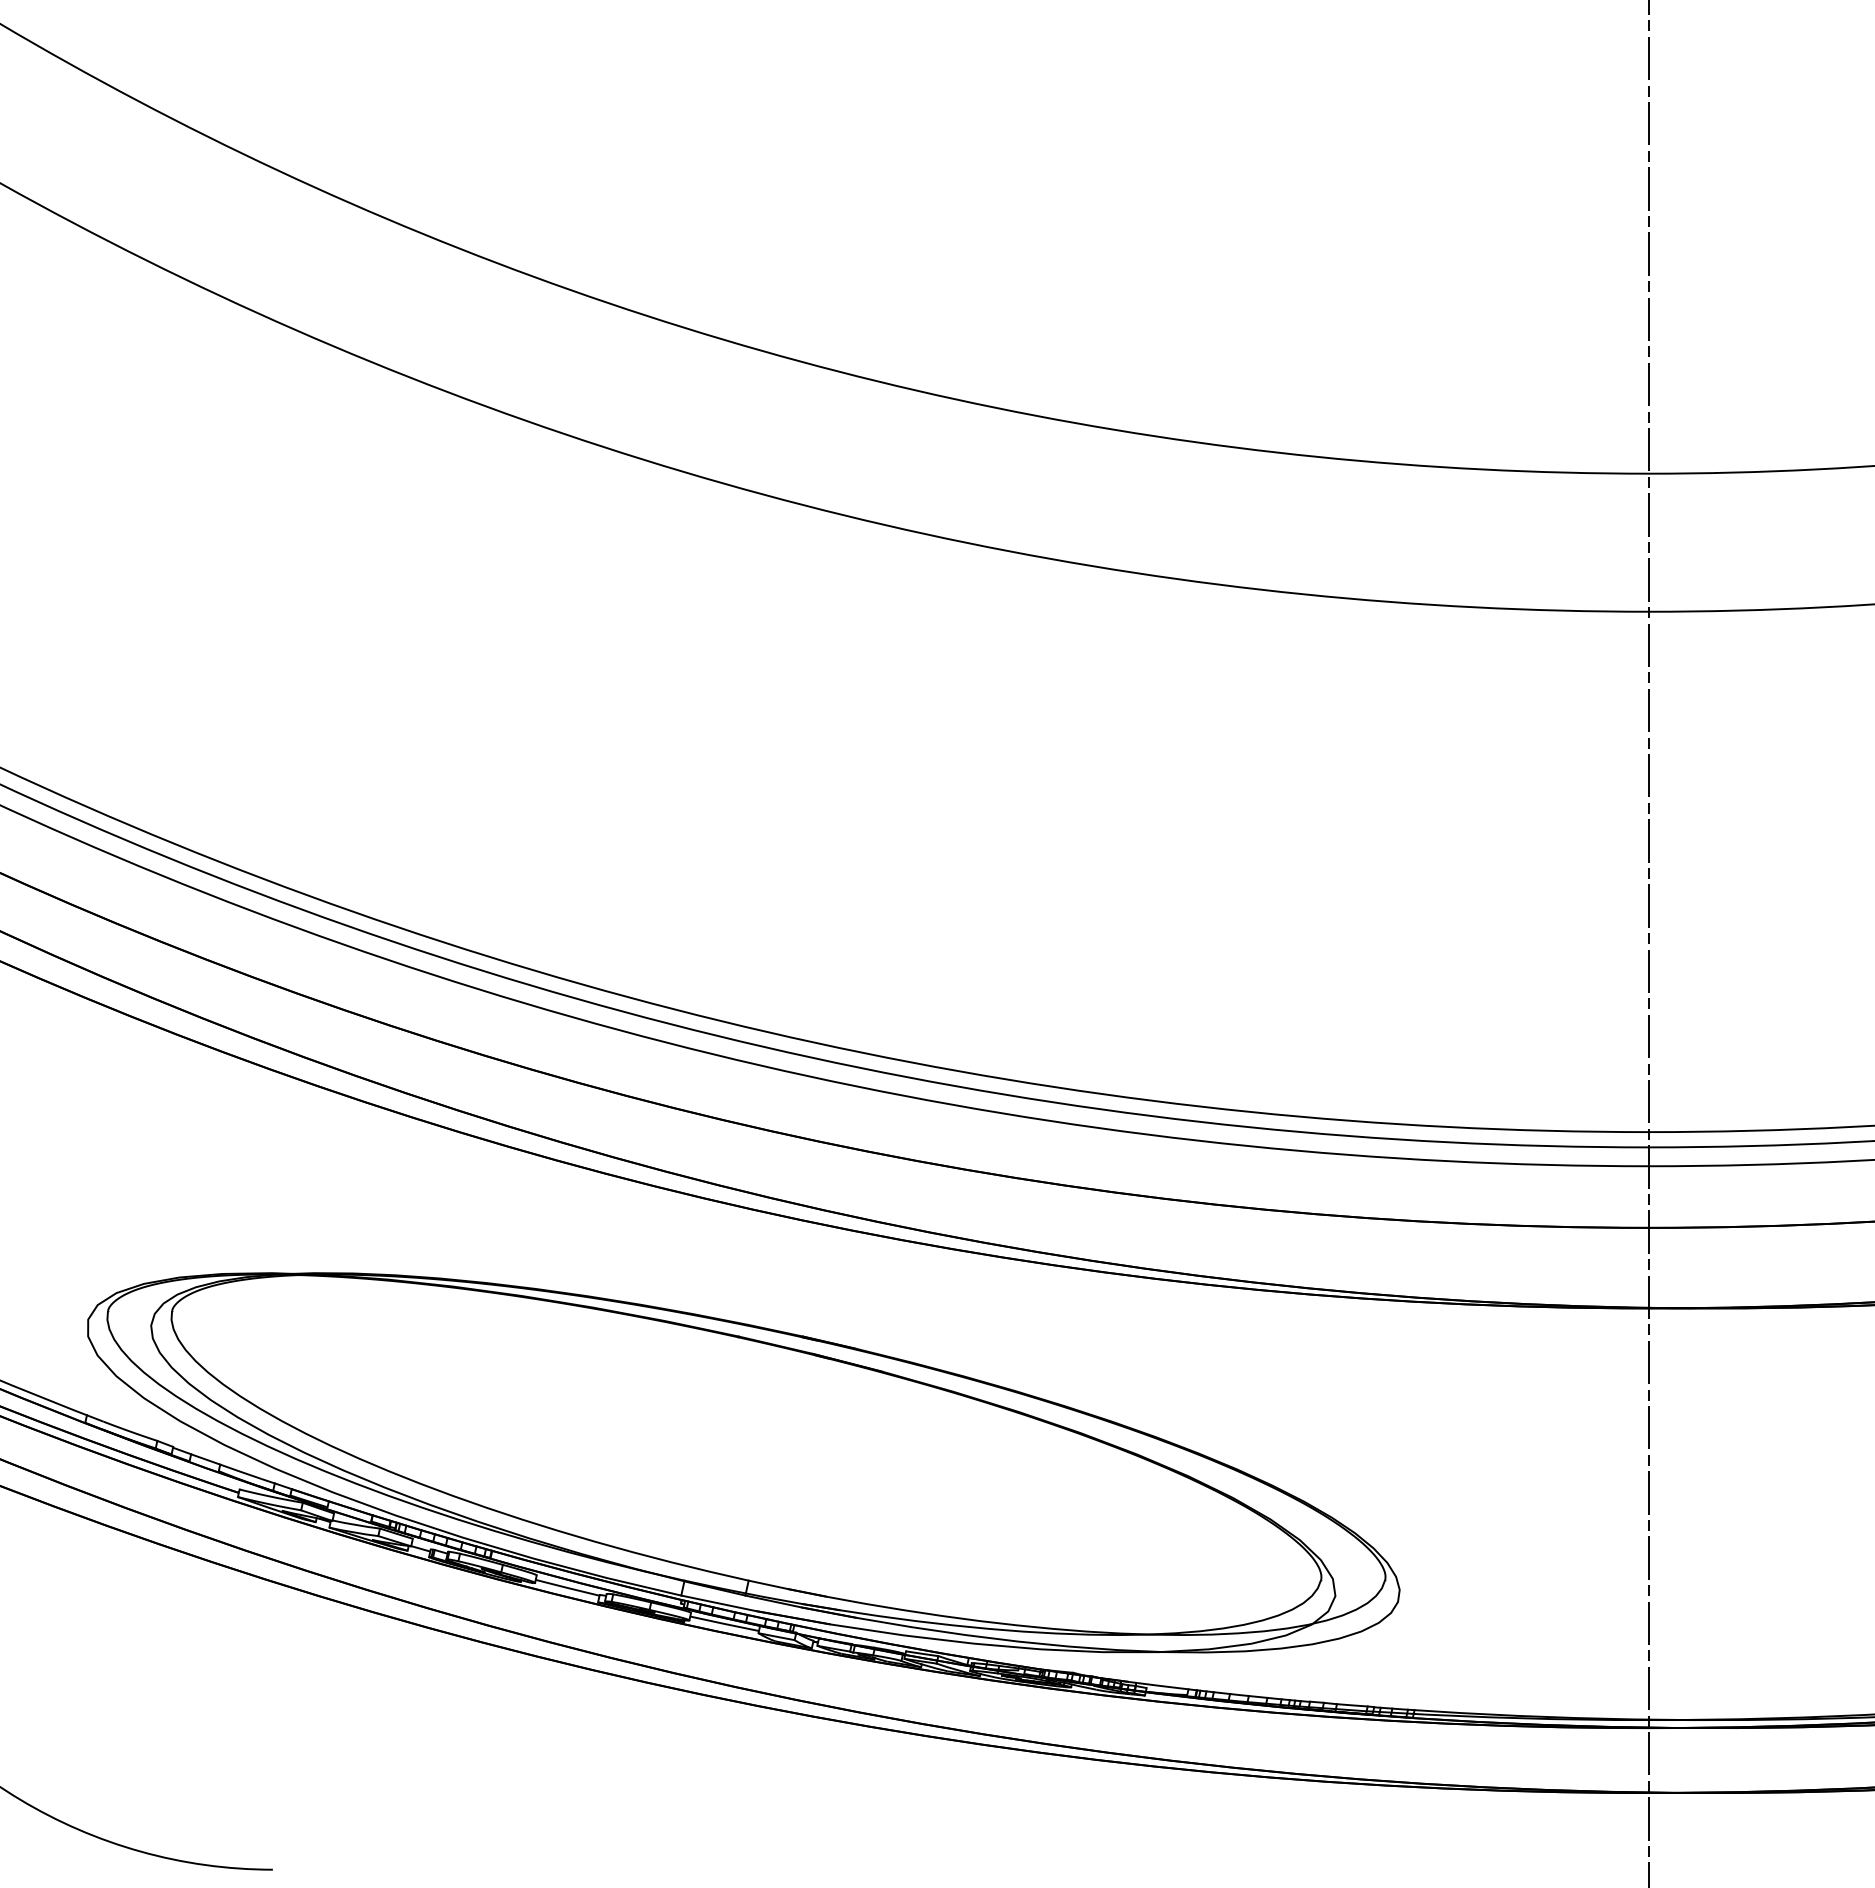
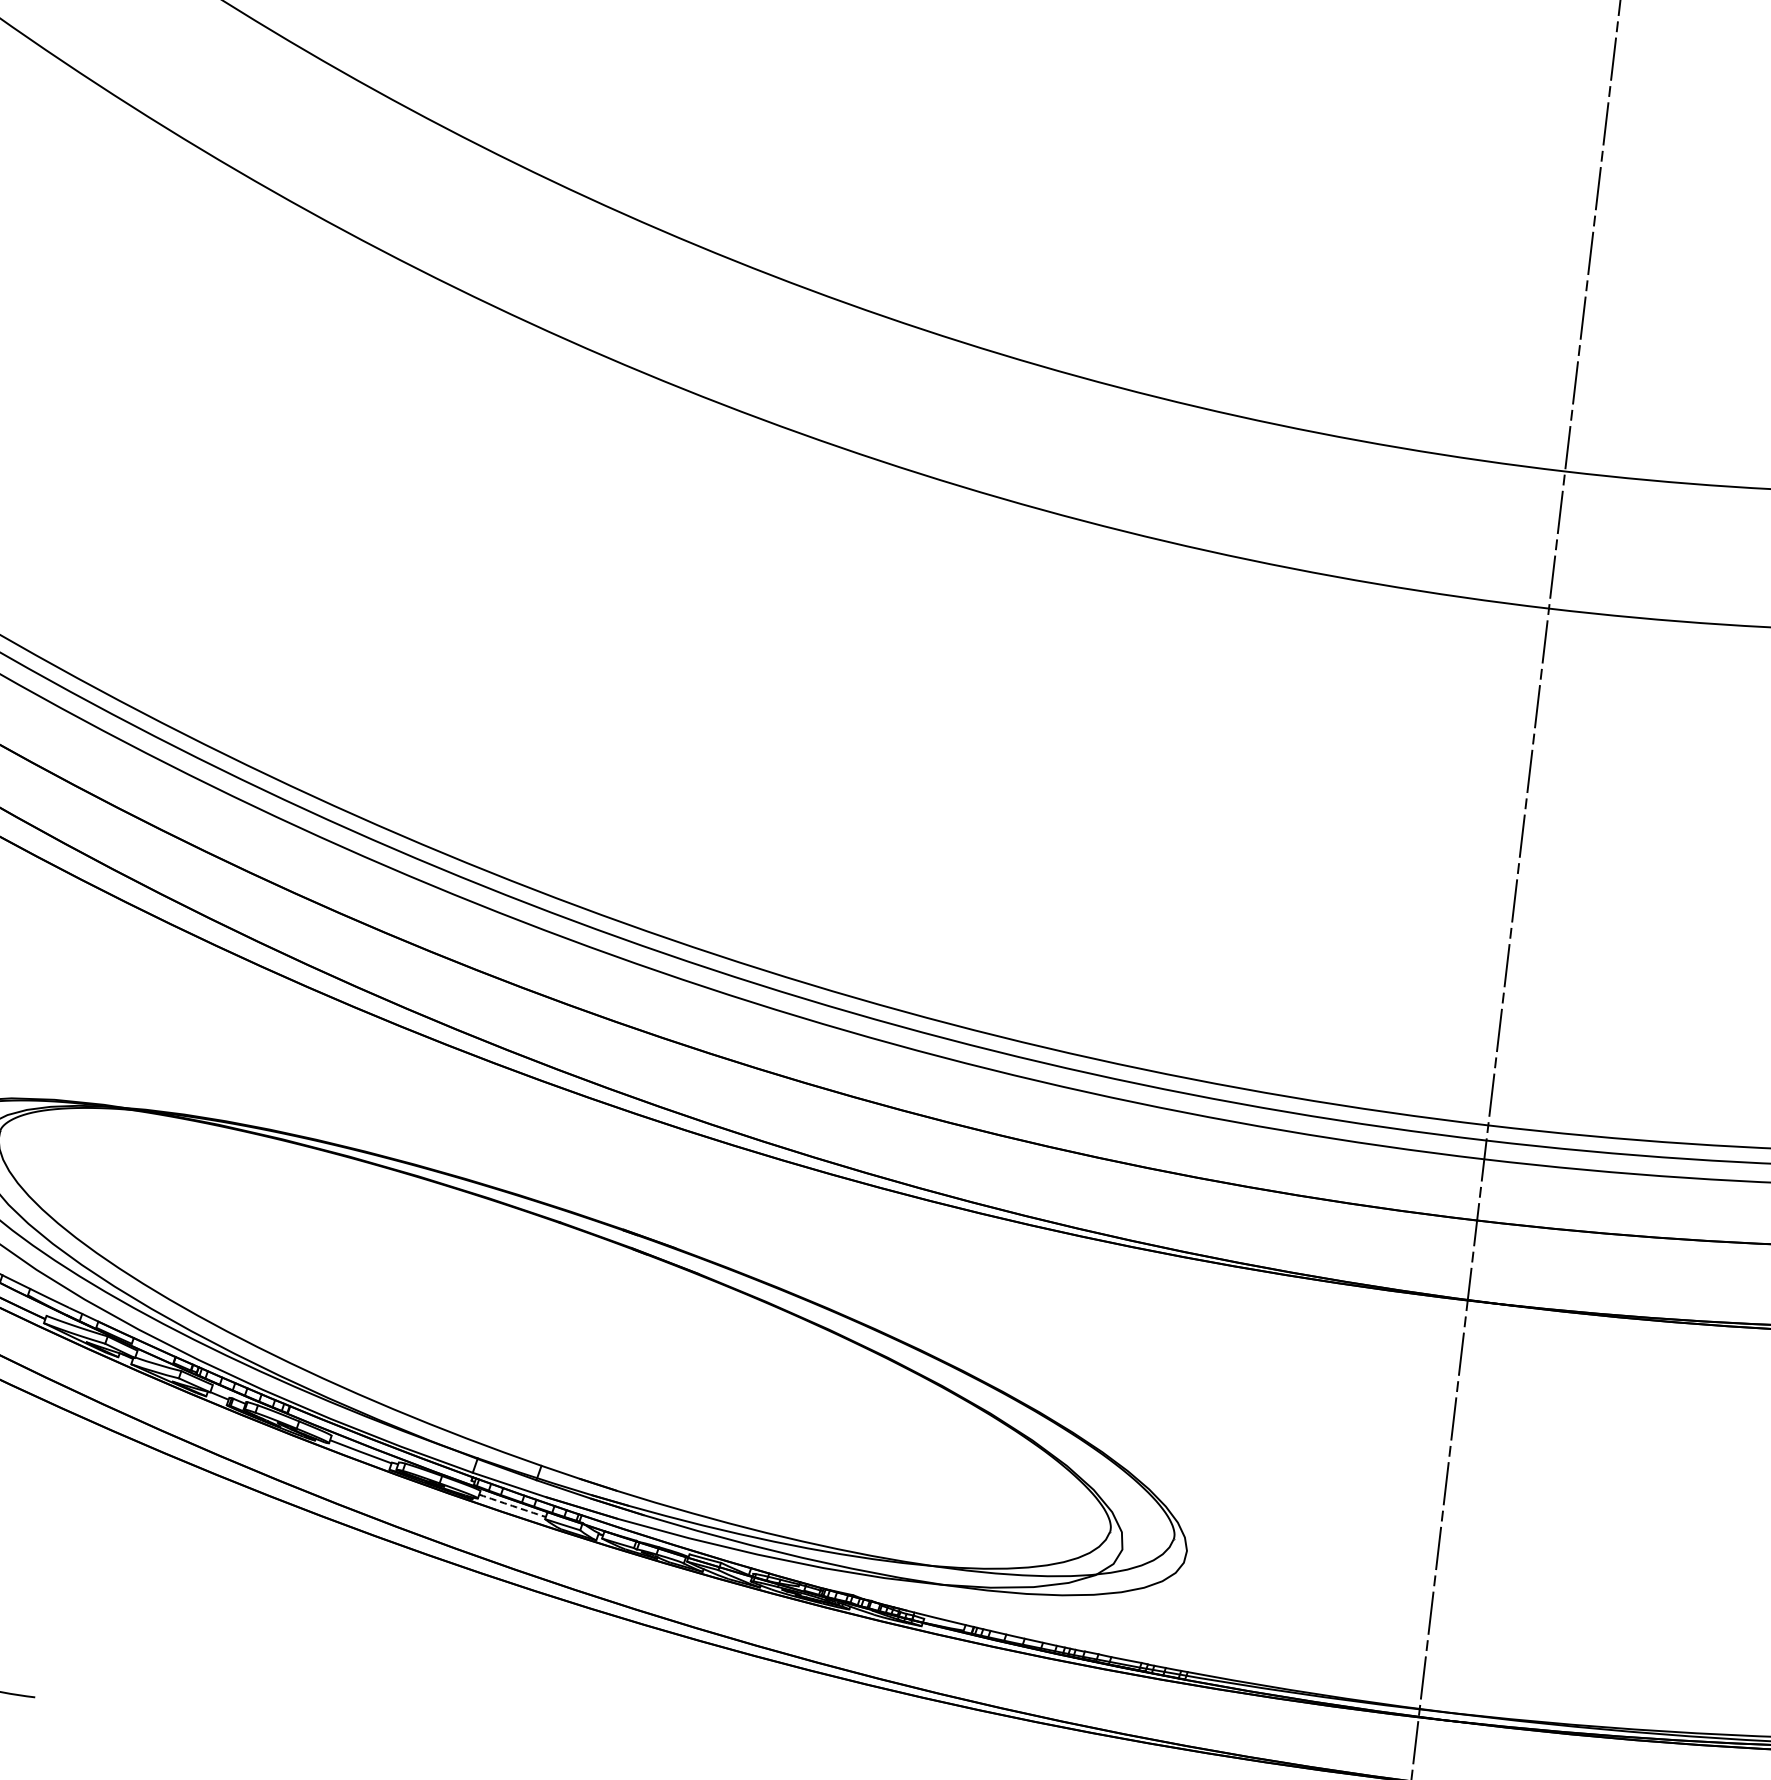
arc: (724, 1623) -> (512, 1505), solid -> dashed

